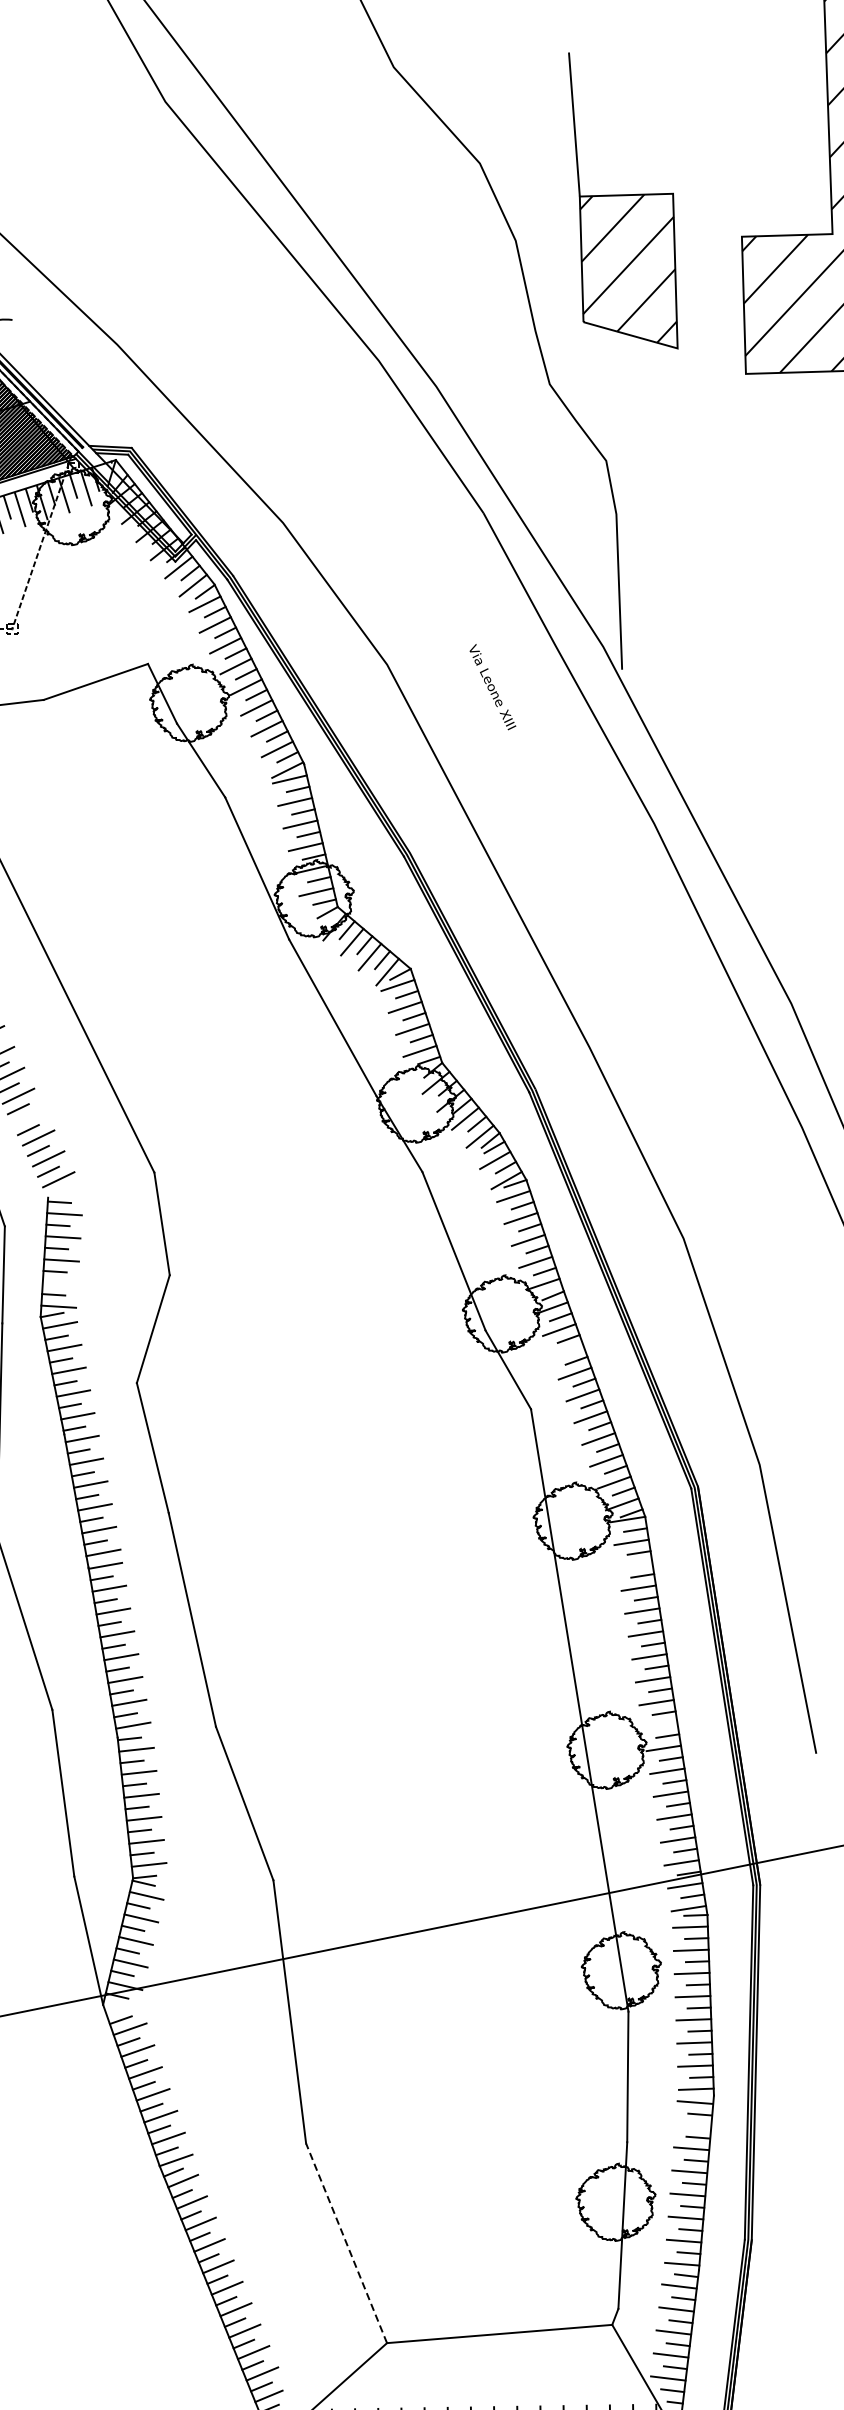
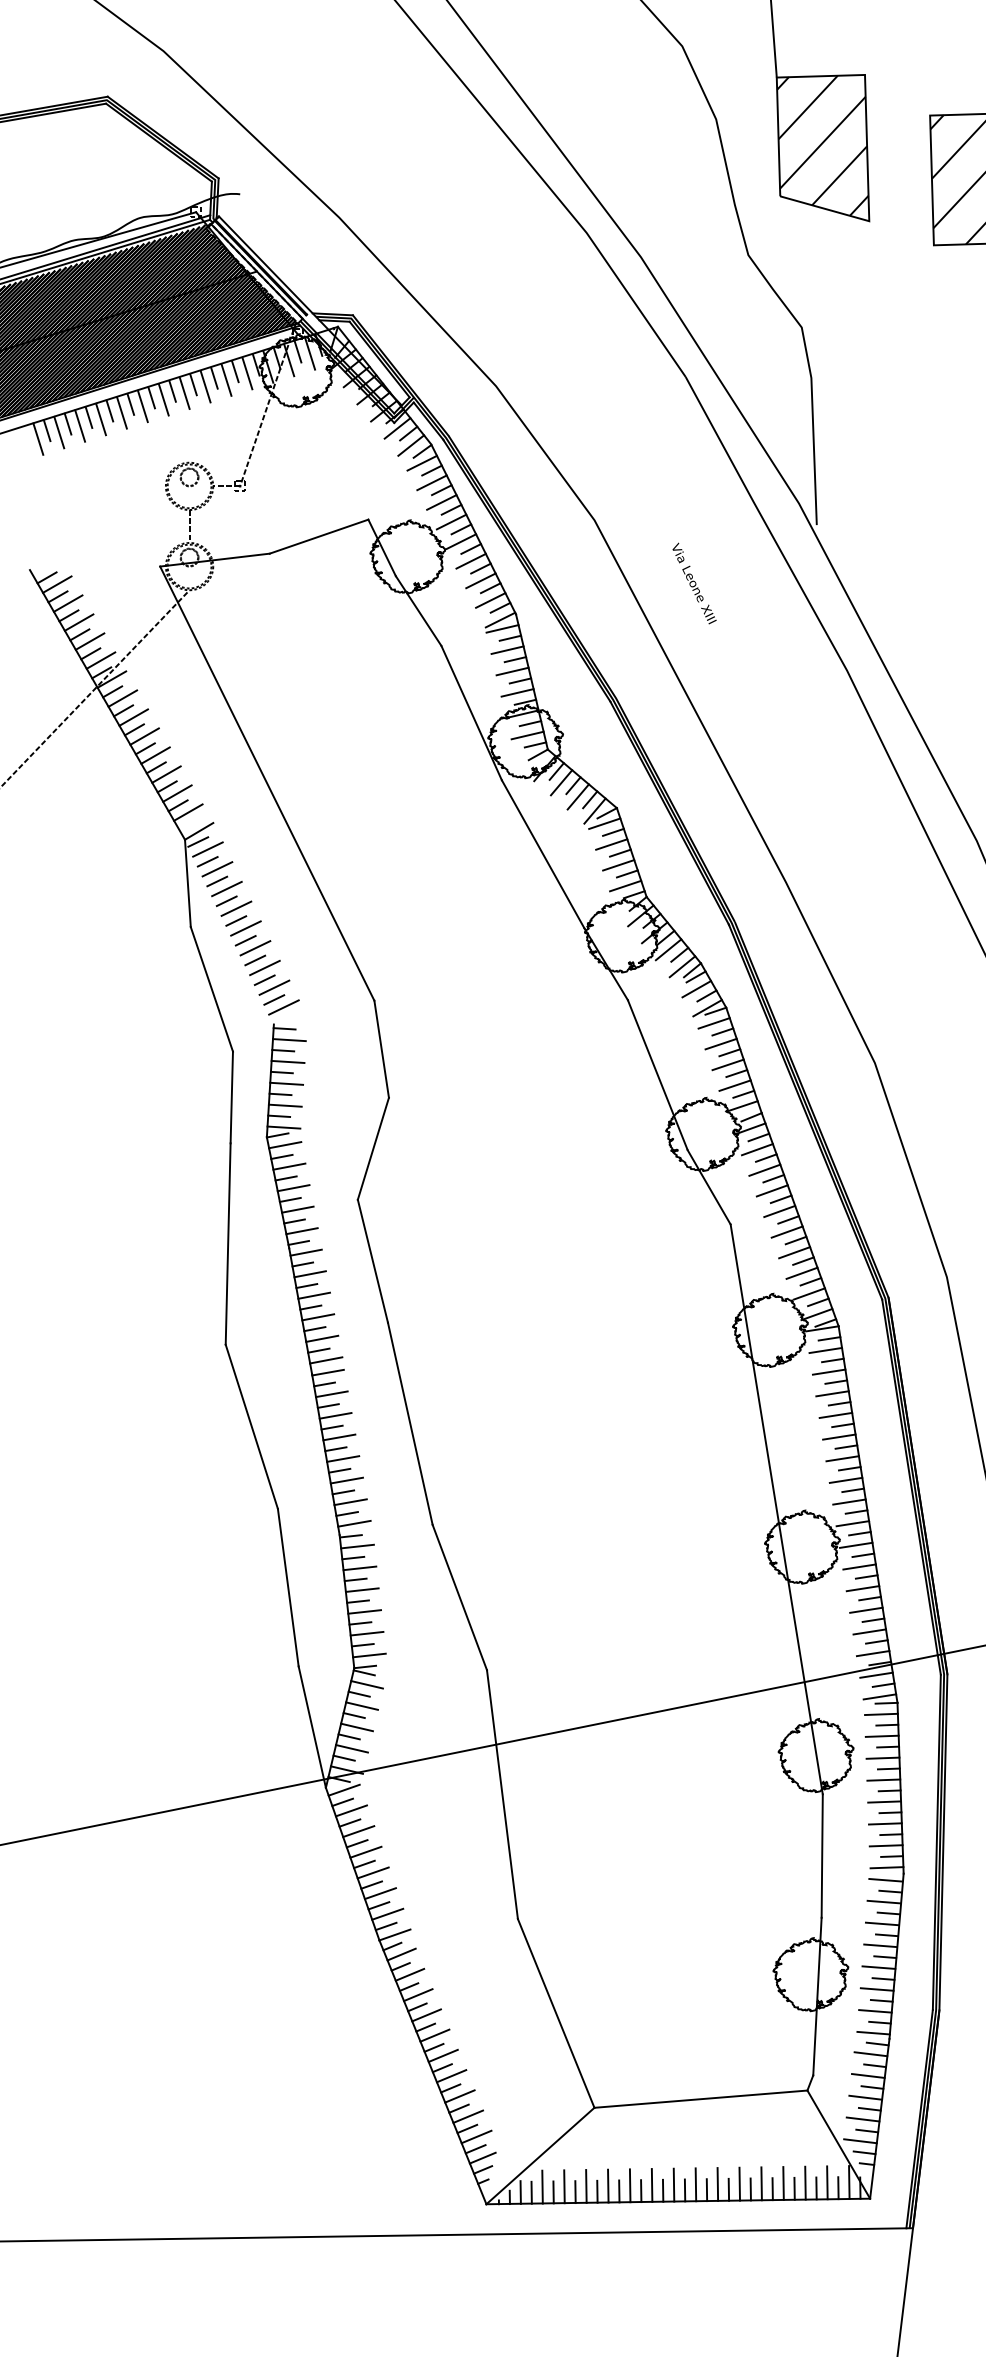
text: (492, 687) -> (694, 583), moved
line: (28, 1117) -> (255, 948), added
line: (59, 1283) -> (284, 1105), added
line: (566, 1351) -> (764, 1169), added
line: (634, 1564) -> (828, 1371), added
line: (659, 1725) -> (852, 1523), added
line: (121, 2006) -> (343, 1789), added
line: (692, 2124) -> (883, 1901), added
line: (346, 2243) -> (556, 2013), dashed -> solid

